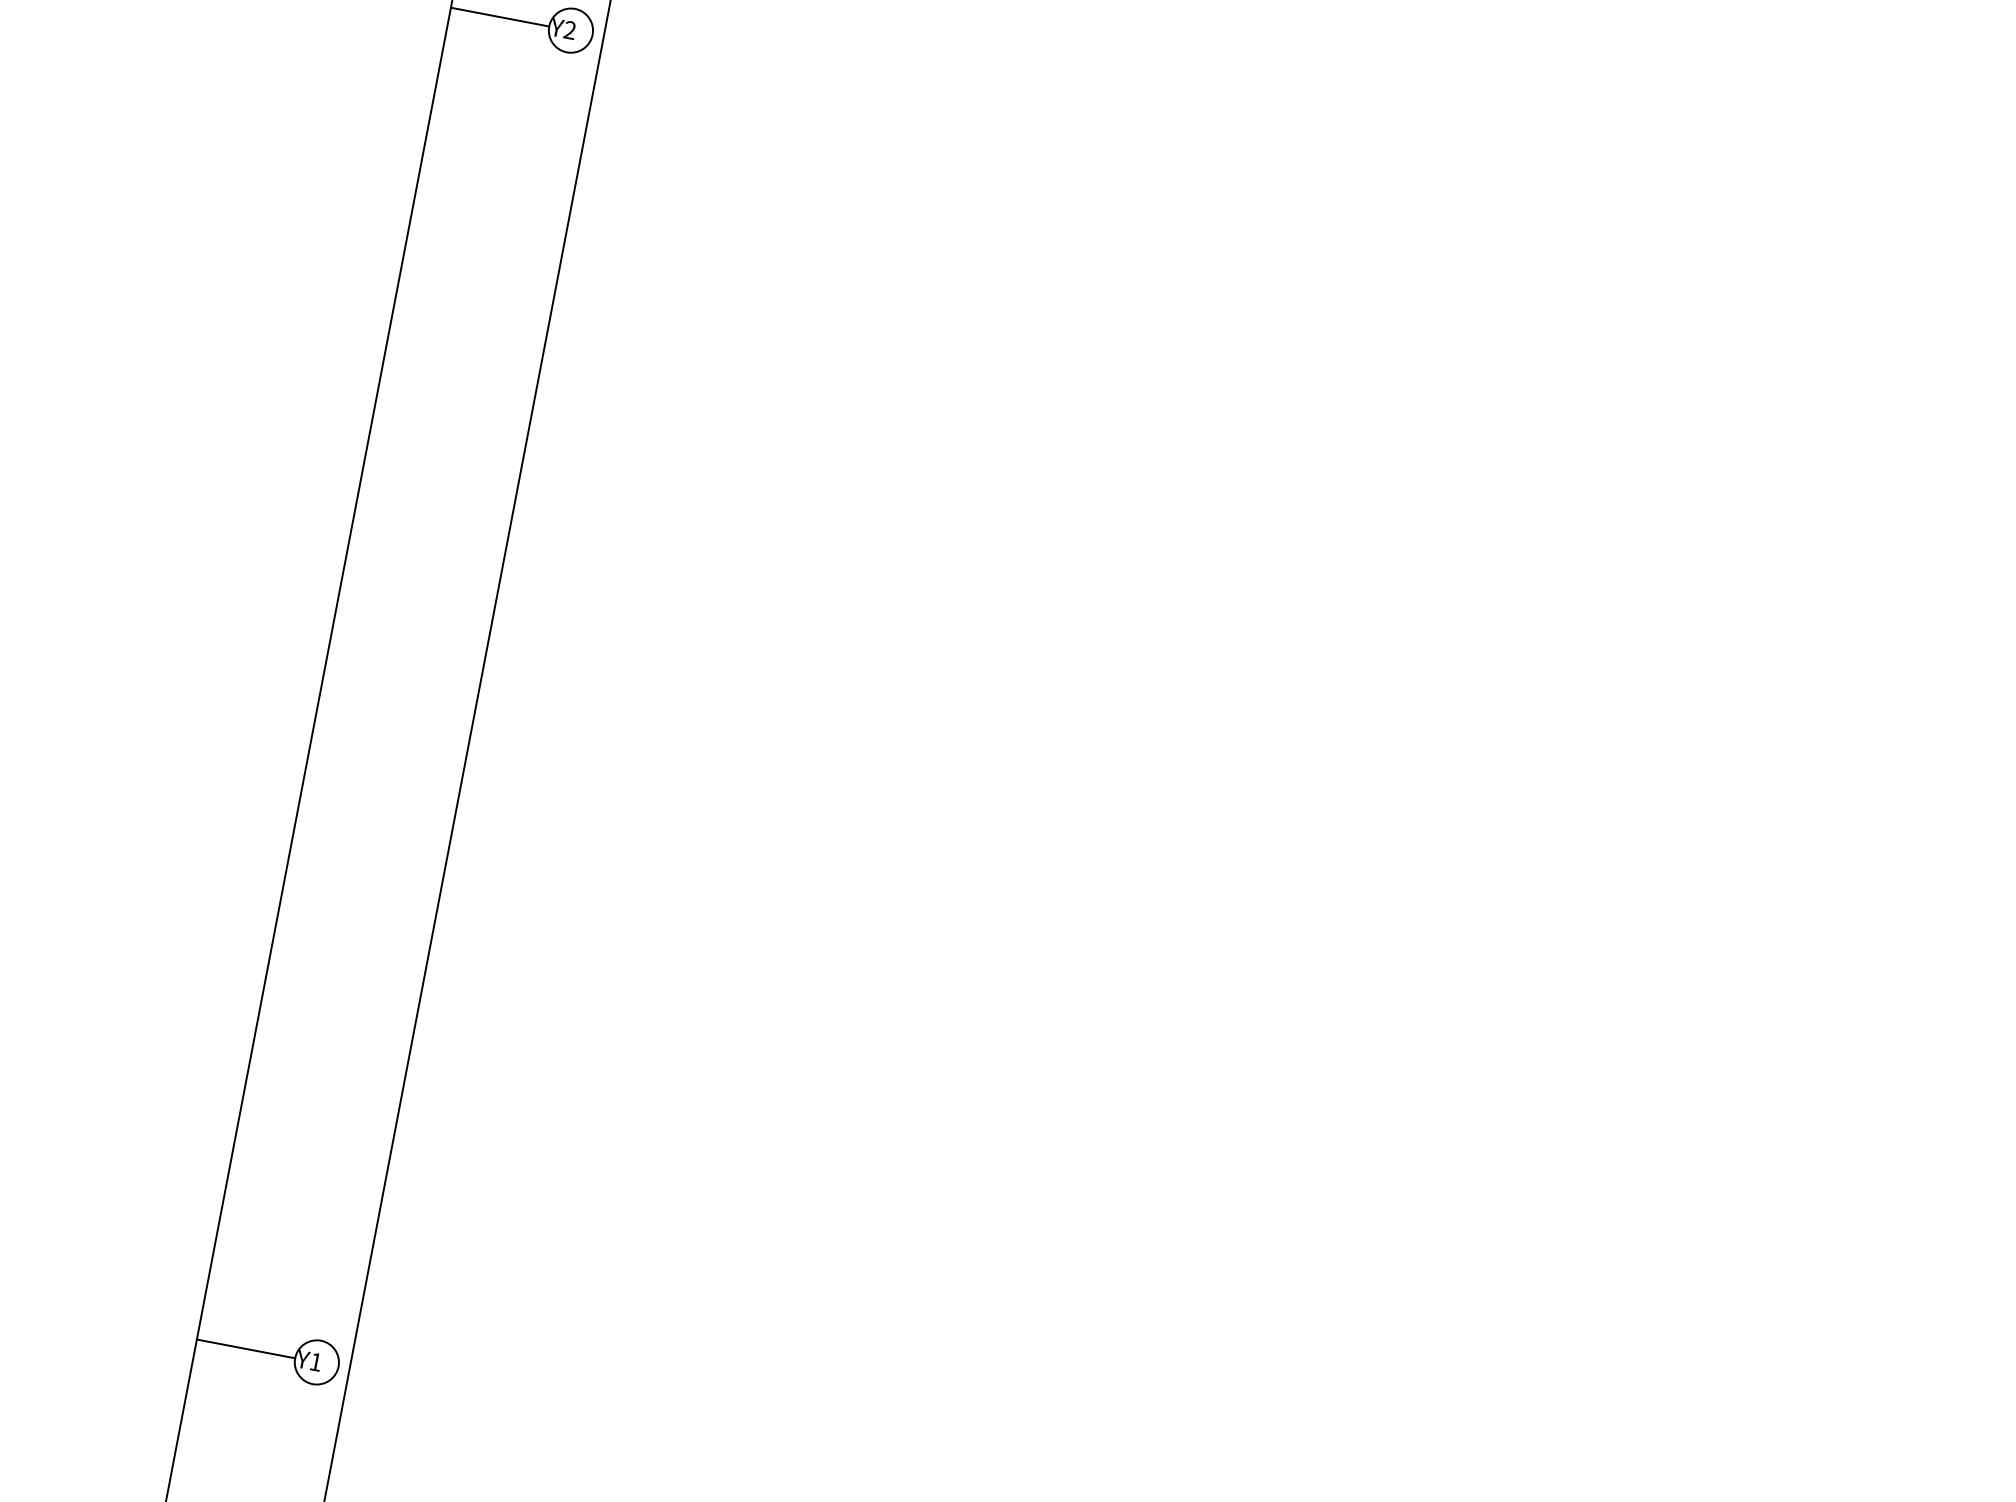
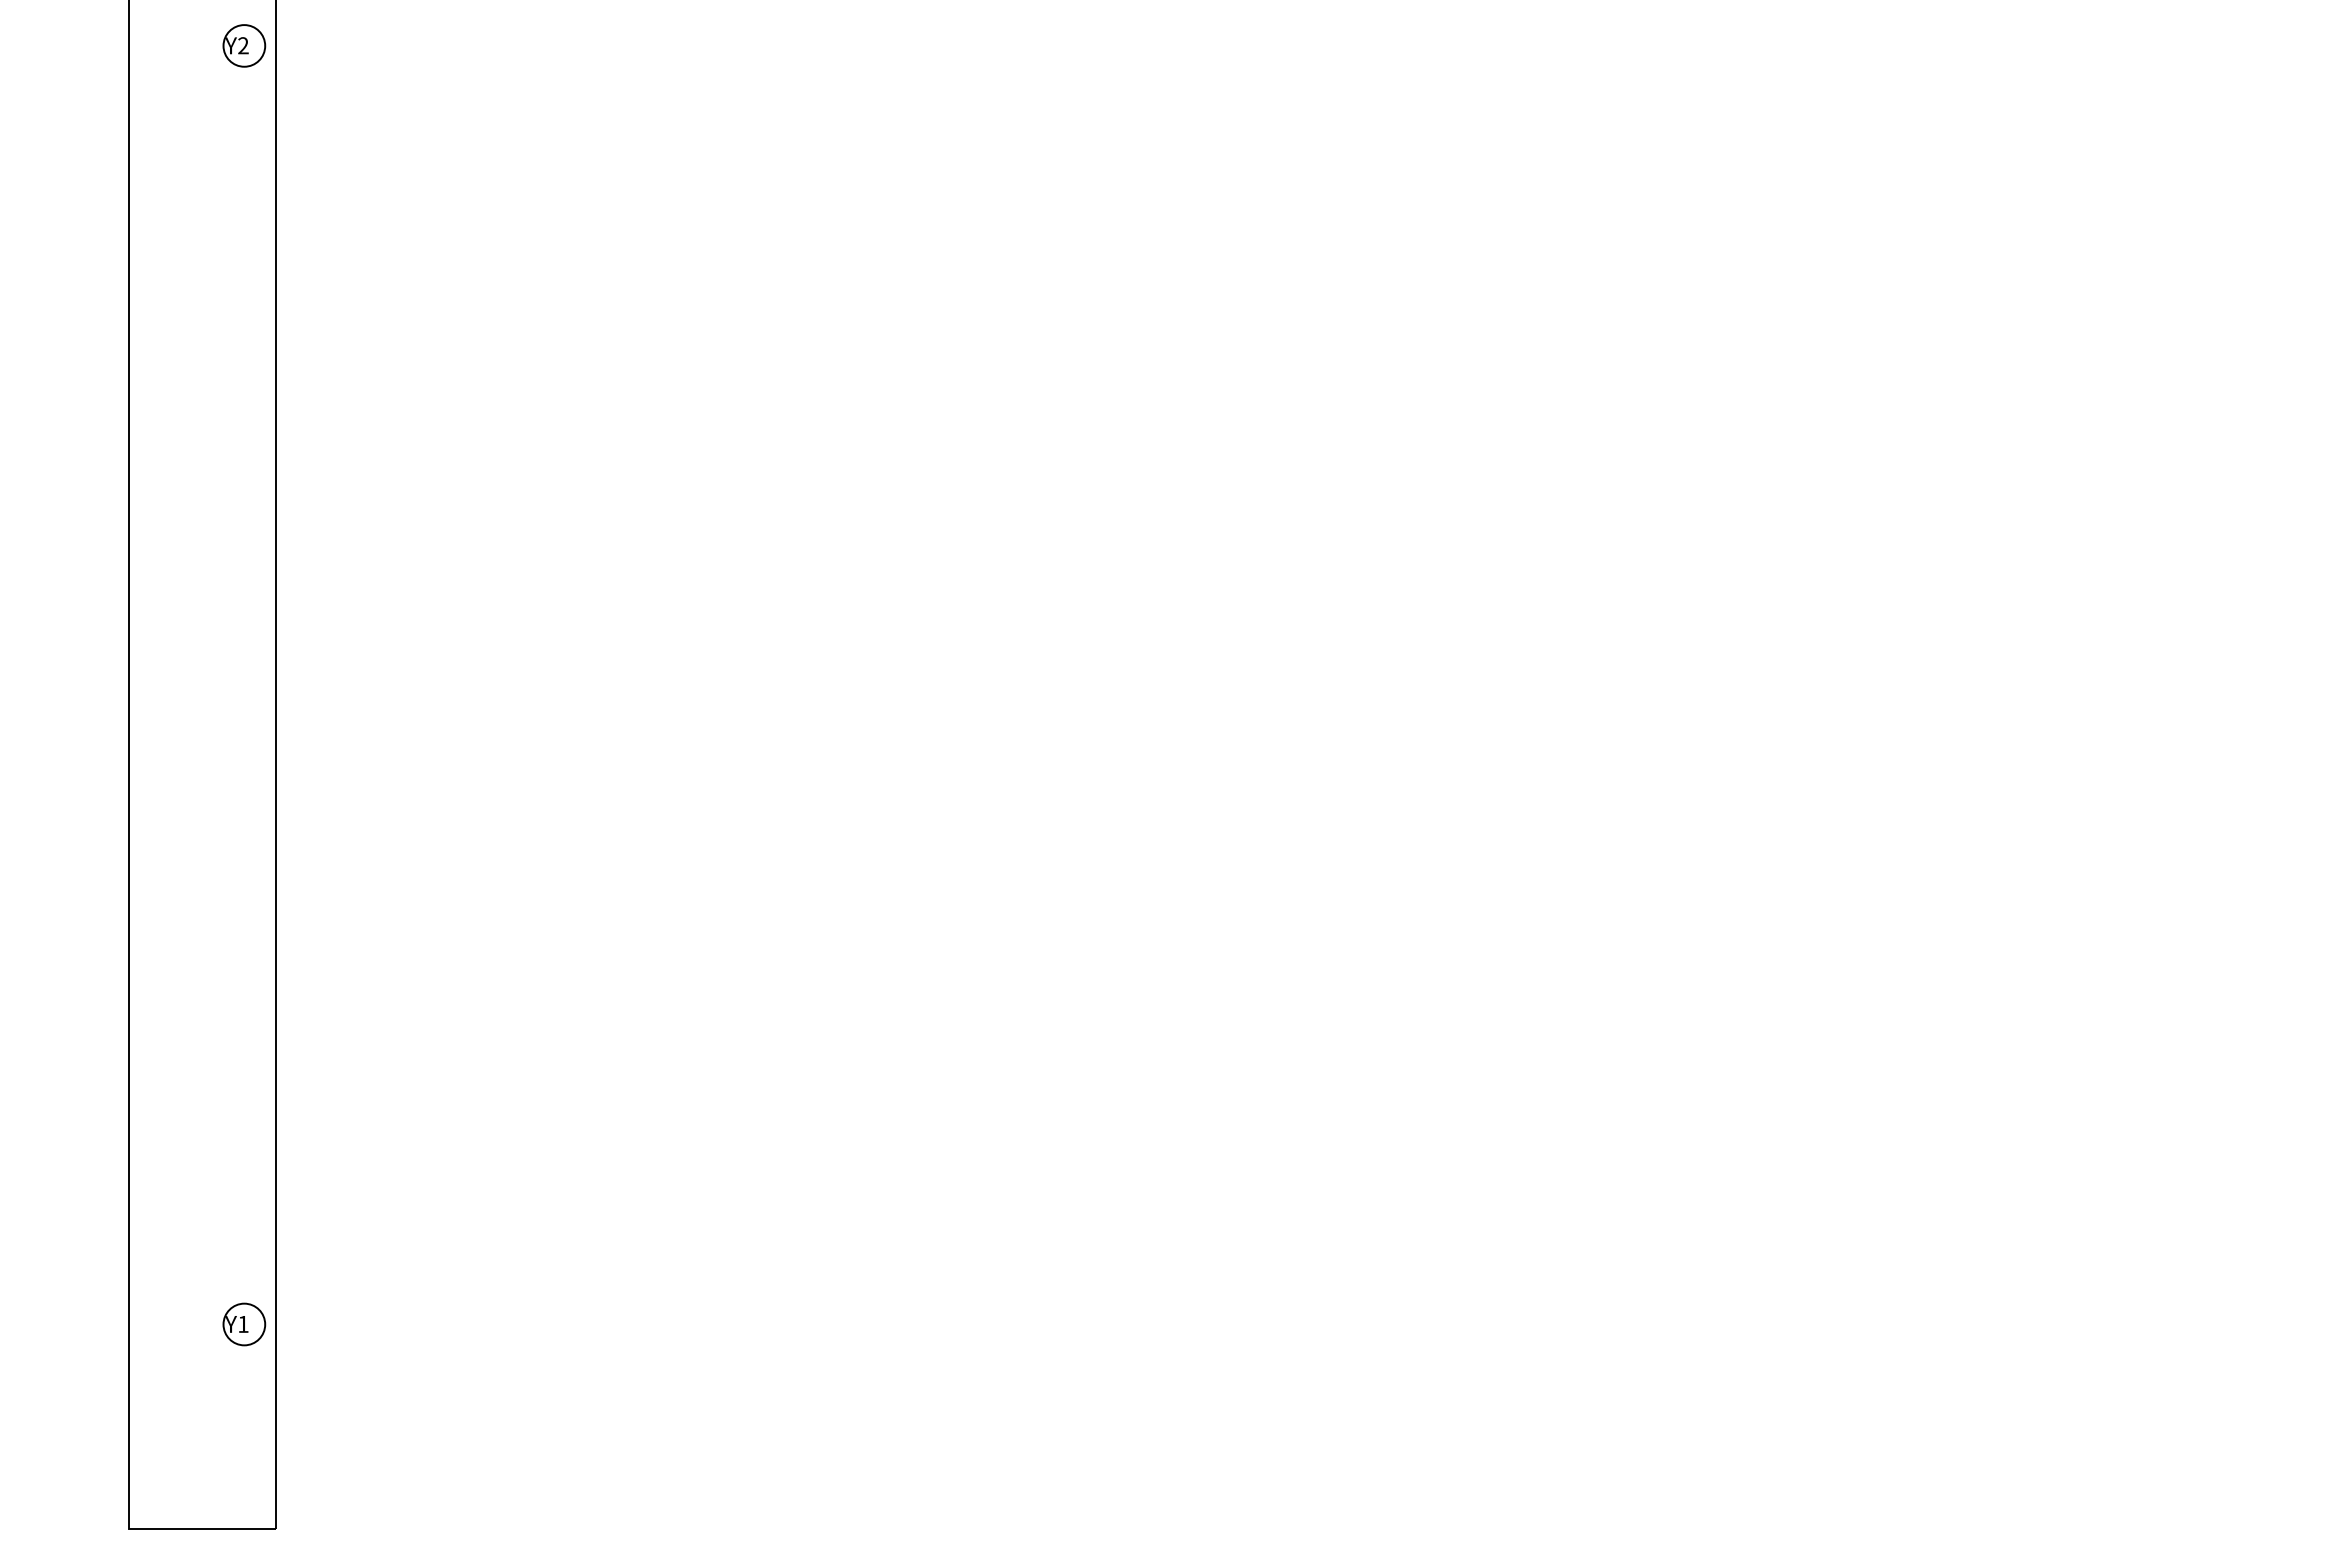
line: (500, 16) -> (176, 45), removed
line: (246, 1348) -> (176, 1324), removed

